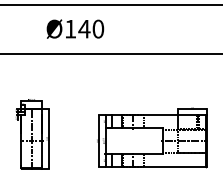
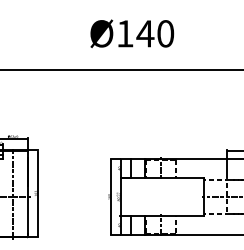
text: (75, 28) -> (132, 32), moved

